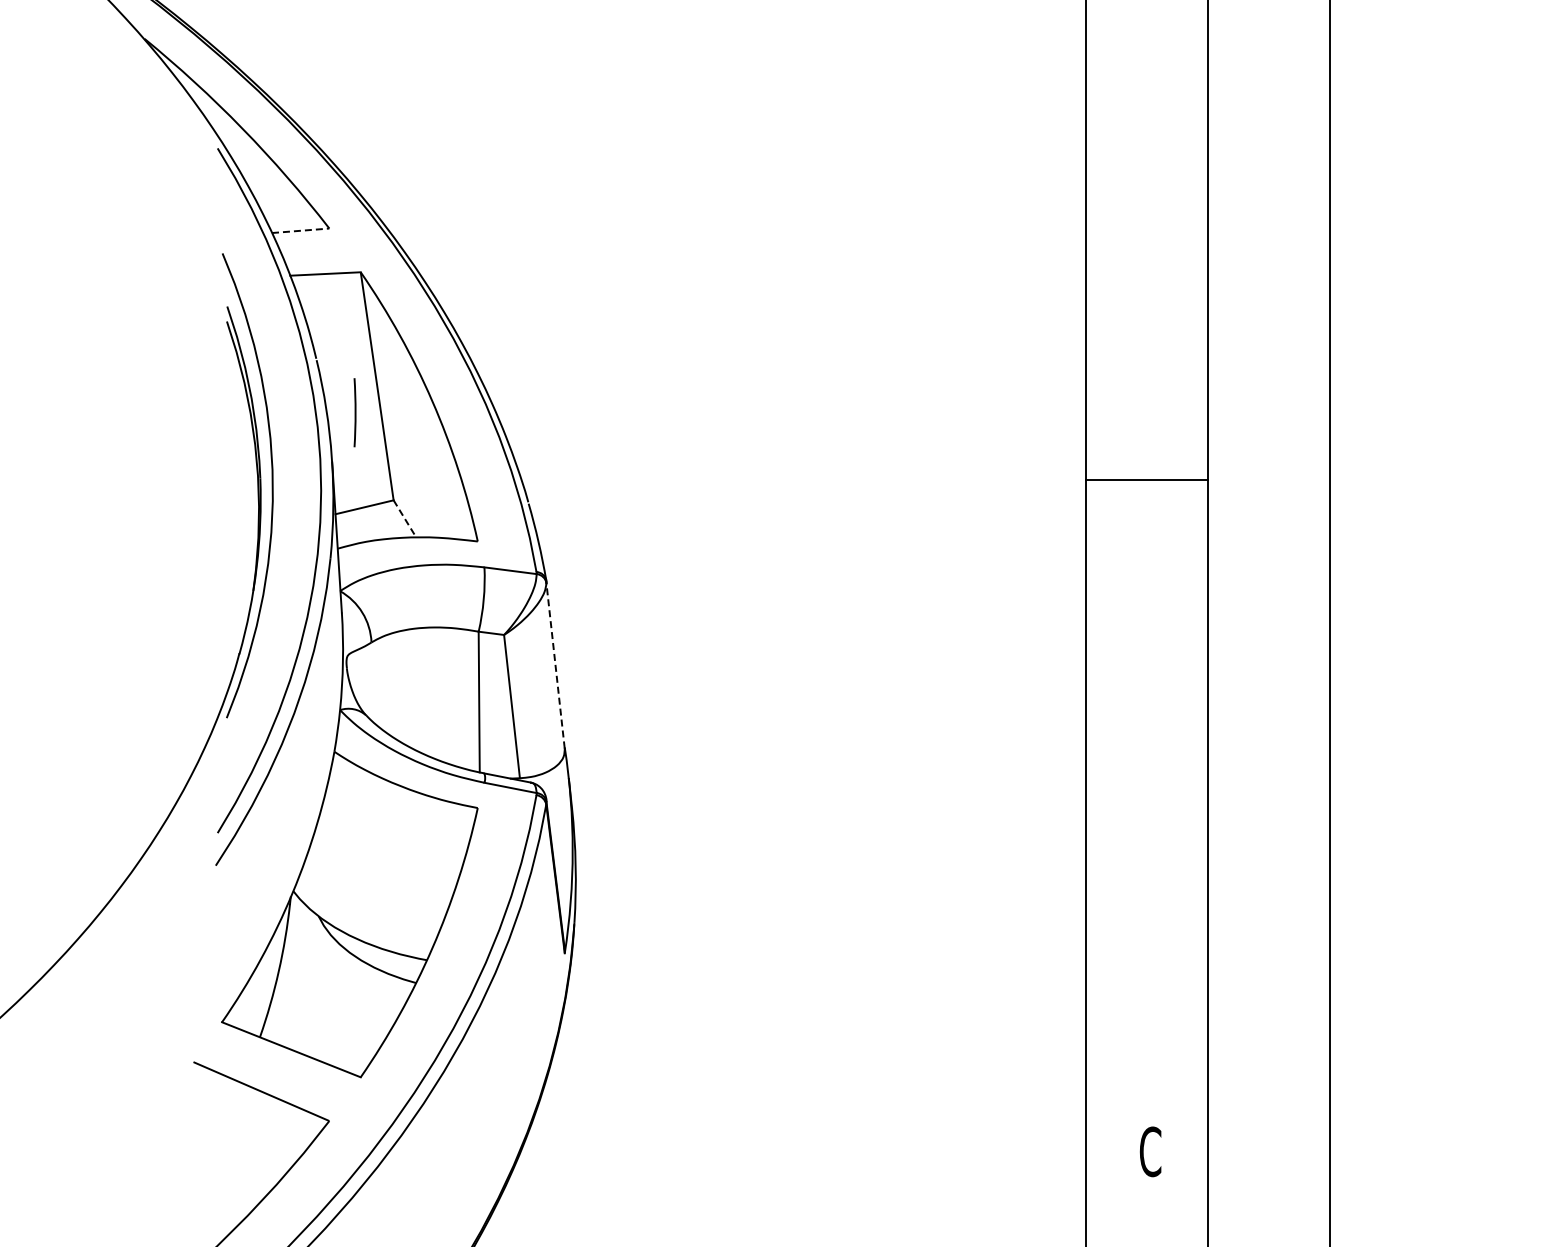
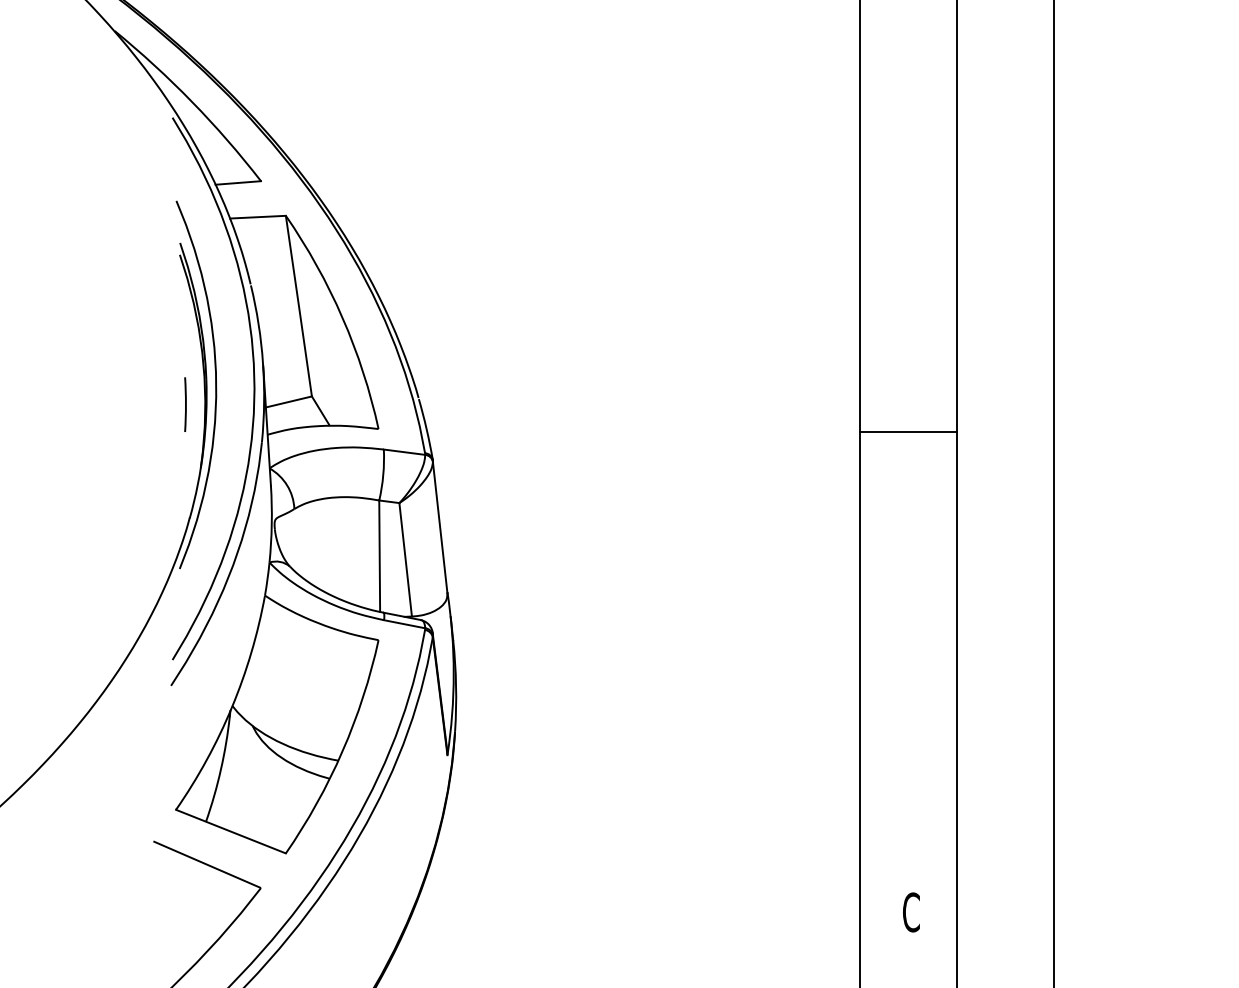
line: (300, 230) -> (238, 182), dashed -> solid
line: (354, 412) -> (185, 404), moved
line: (1146, 479) -> (908, 432), moved
line: (405, 519) -> (321, 411), dashed -> solid
line: (555, 664) -> (440, 526), dashed -> solid

